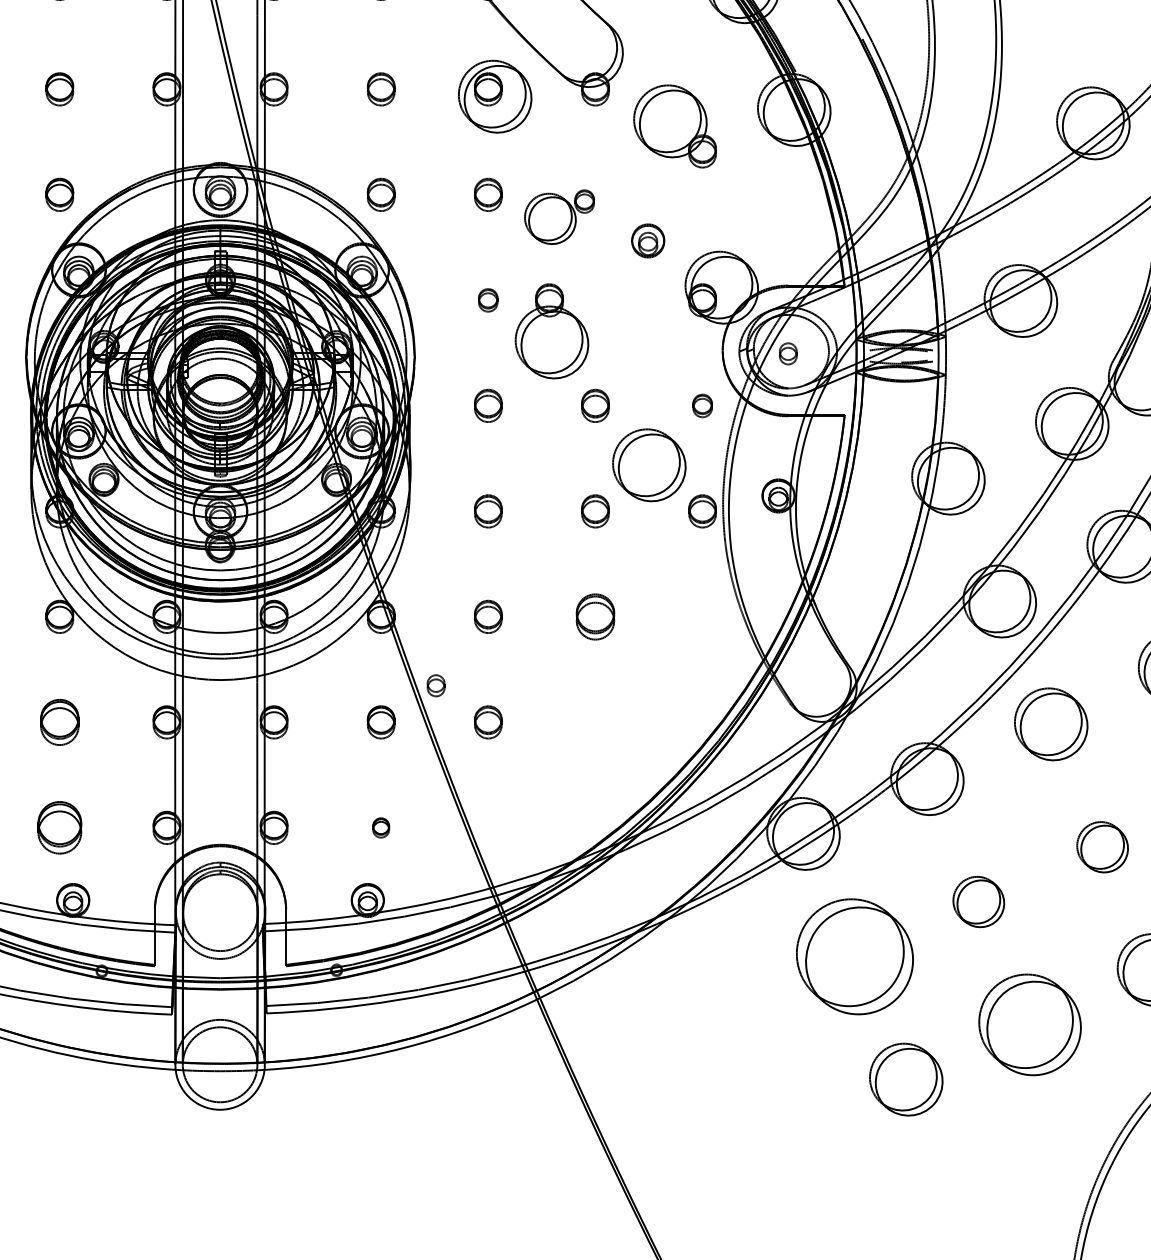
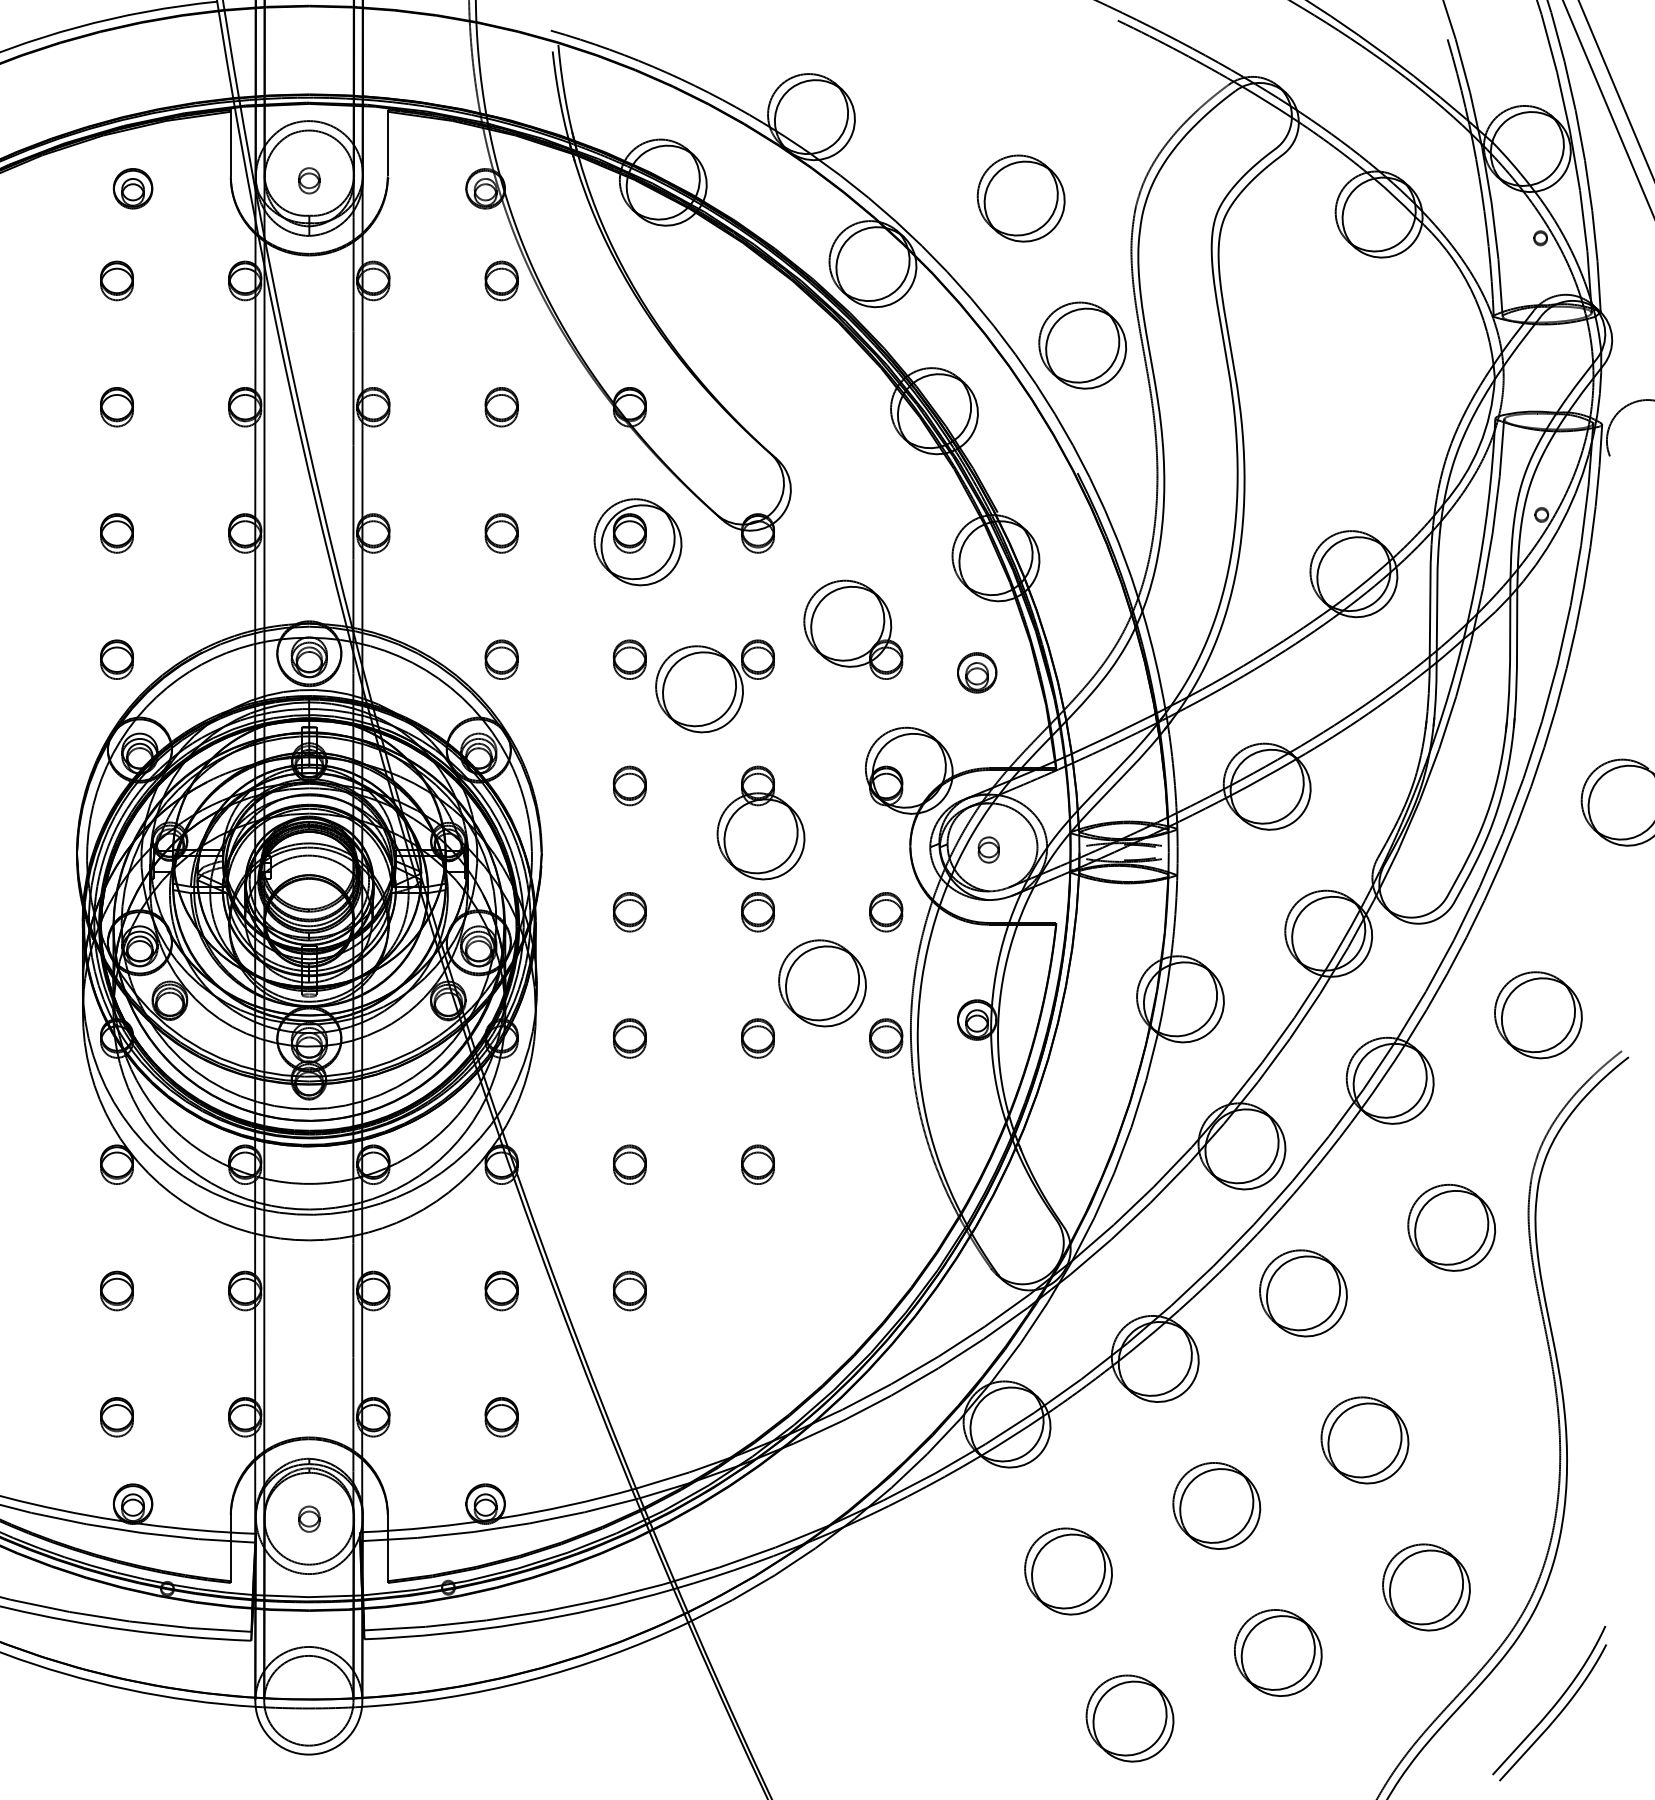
part: (675, 126) -> (853, 629), moved
part: (559, 217) -> (714, 686), size x1.43
part: (648, 240) -> (977, 672), moved
part: (488, 299) -> (629, 785), size x1.43
part: (551, 330) -> (760, 822), moved
part: (702, 406) -> (886, 912), size x1.43
part: (594, 616) -> (757, 1164), size x0.71
part: (436, 685) -> (309, 1518), moved
part: (59, 721) -> (116, 1290), size x0.71
part: (59, 828) -> (116, 1417), size x0.62
part: (381, 828) -> (501, 1417), size x1.67
part: (1102, 847) -> (1364, 1440), size x1.43
part: (978, 901) -> (1216, 1505), size x1.43
part: (854, 956) -> (1068, 1571), size x0.62
part: (1030, 1024) -> (1278, 1652), size x0.71

